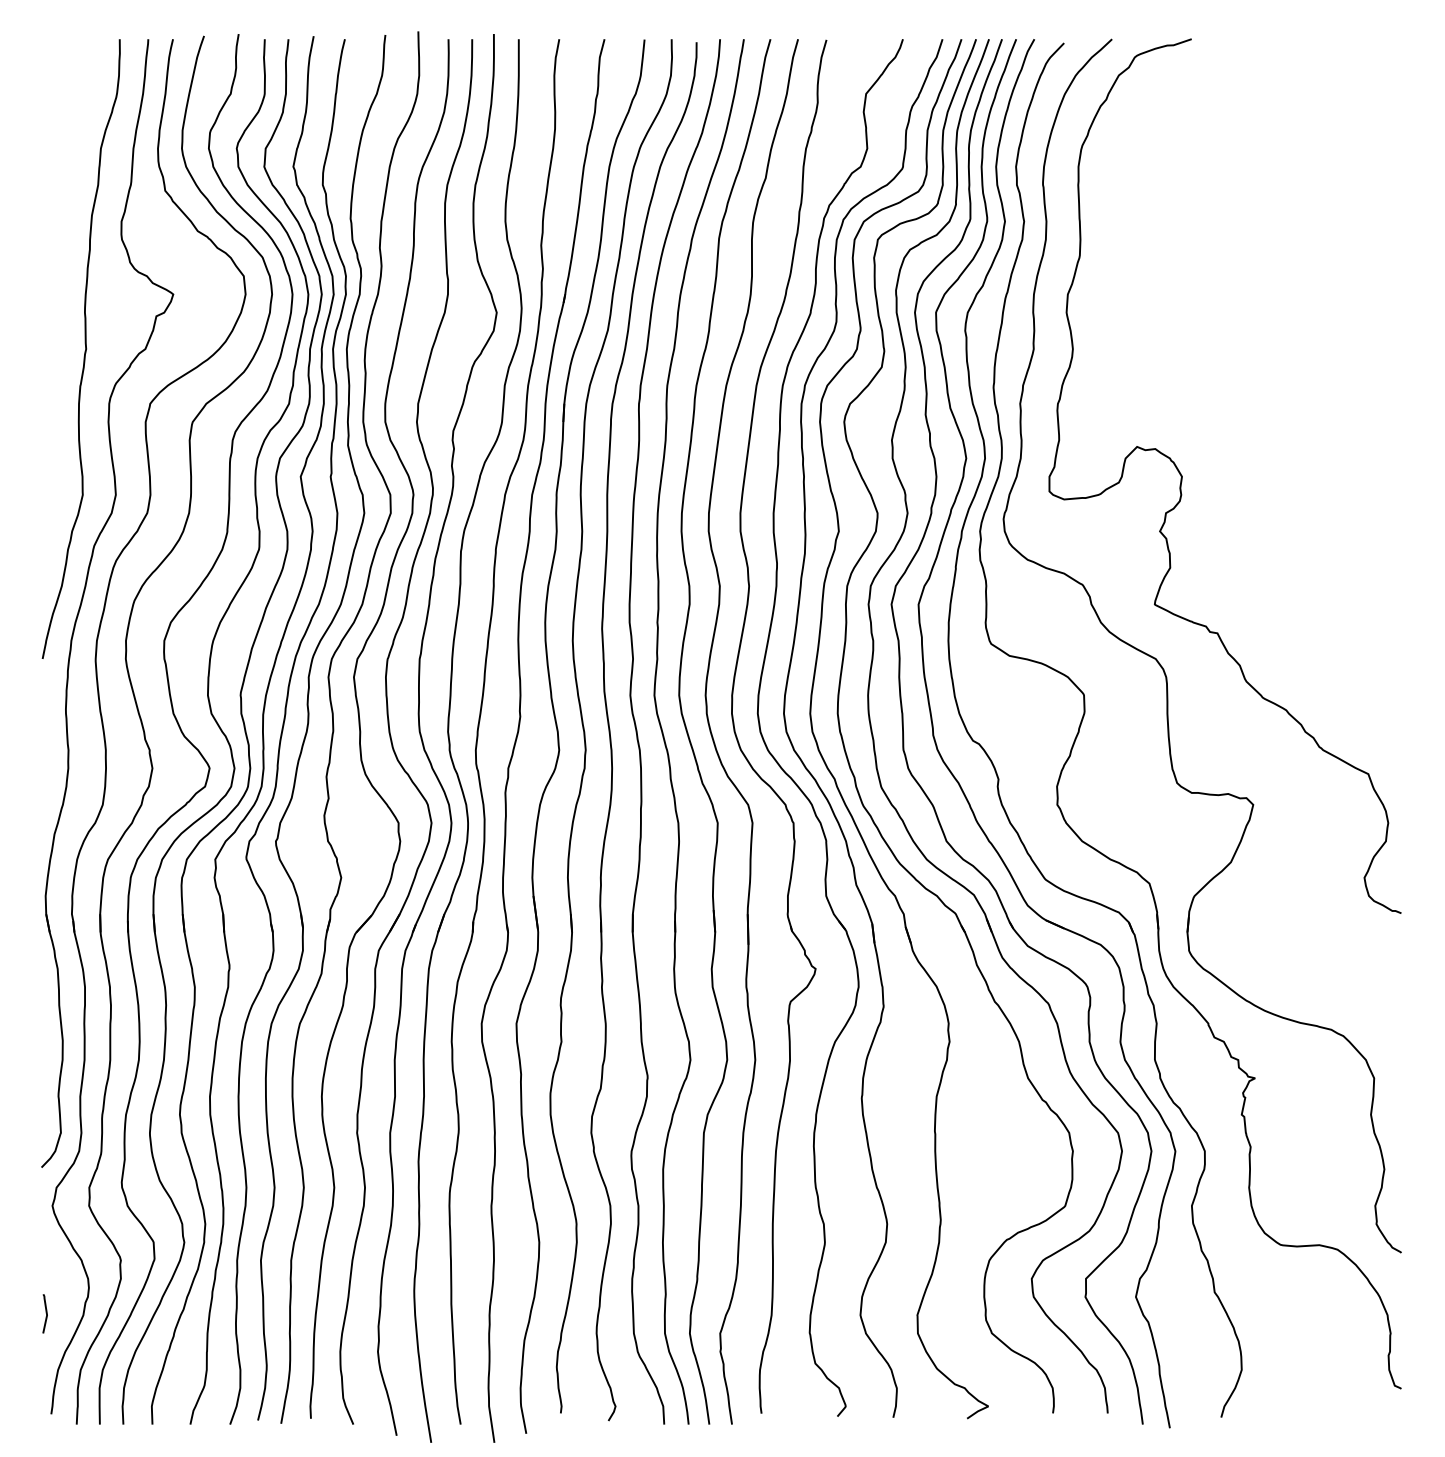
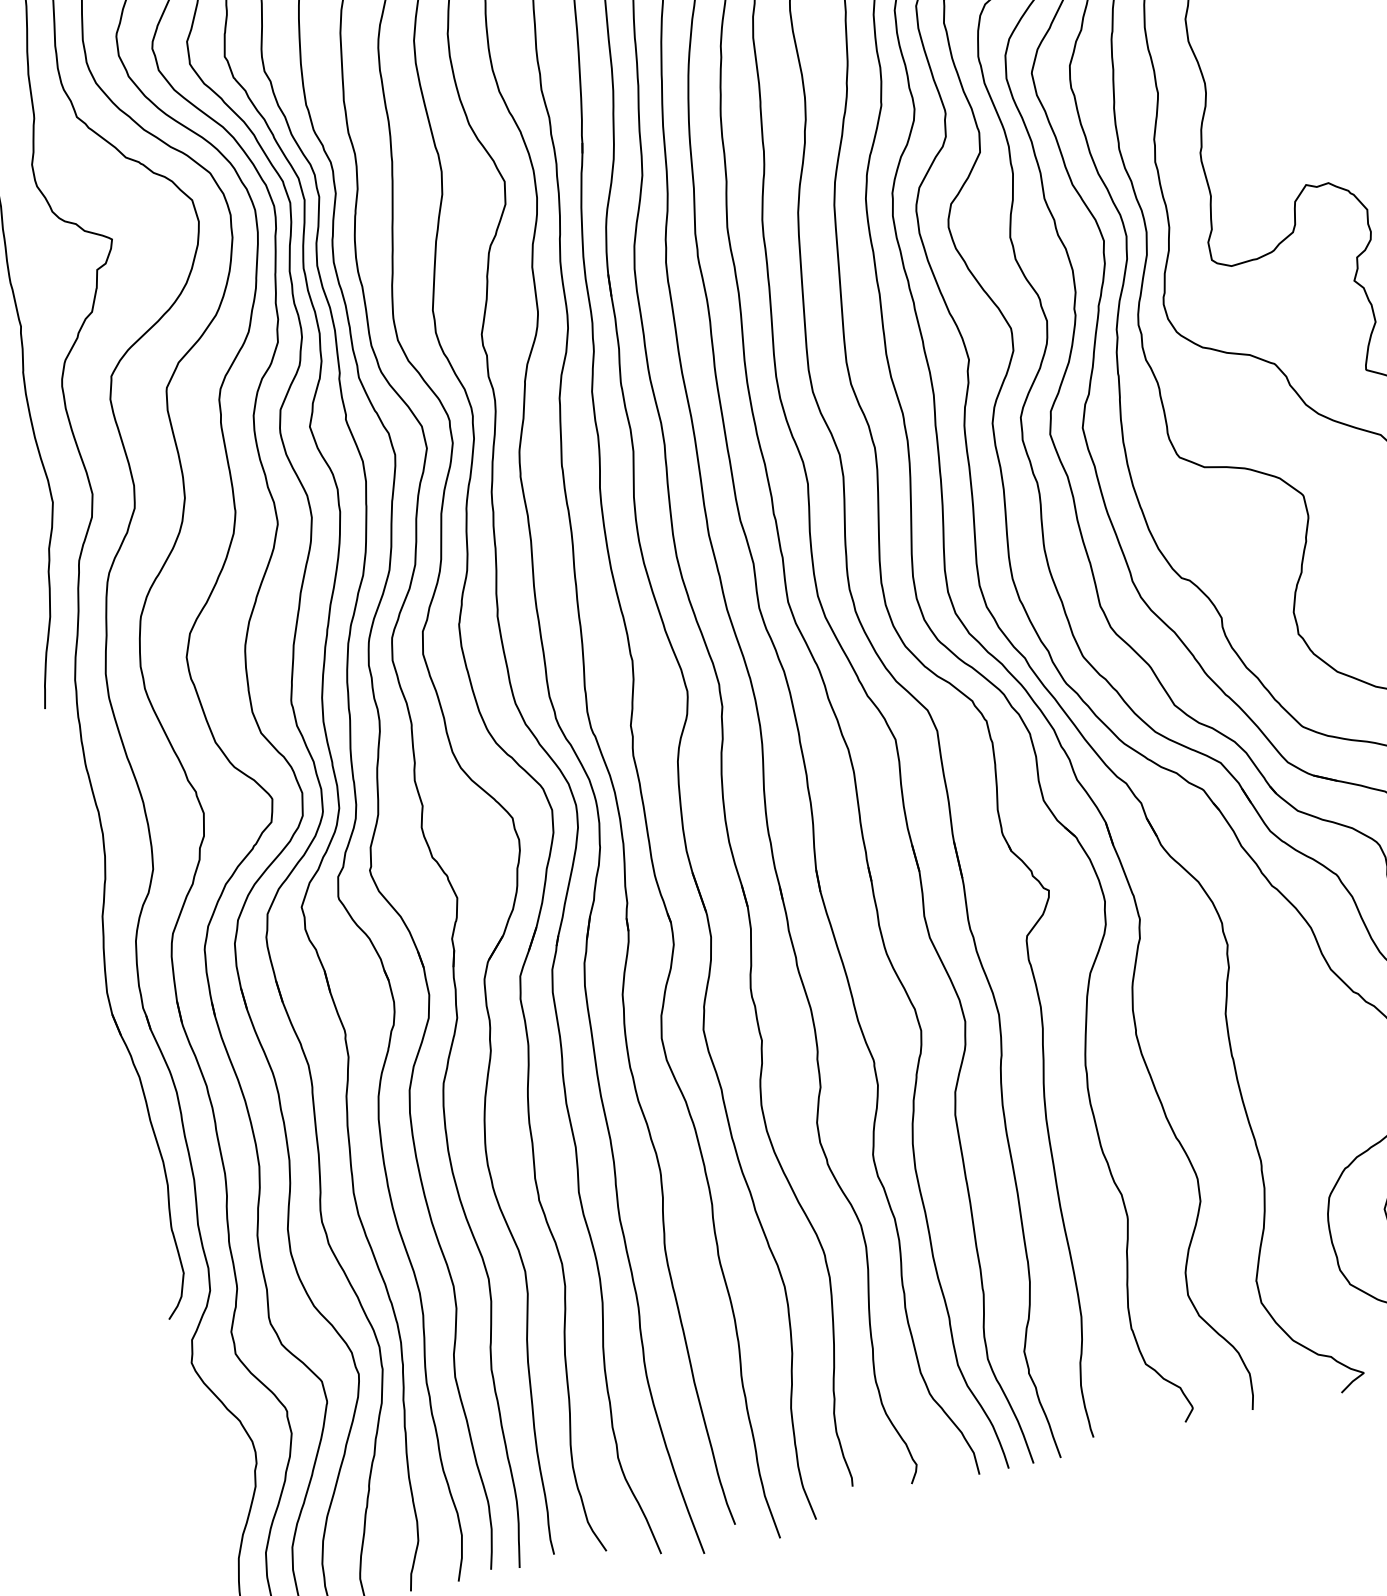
curve: (45, 1313) -> (209, 1493), removed

